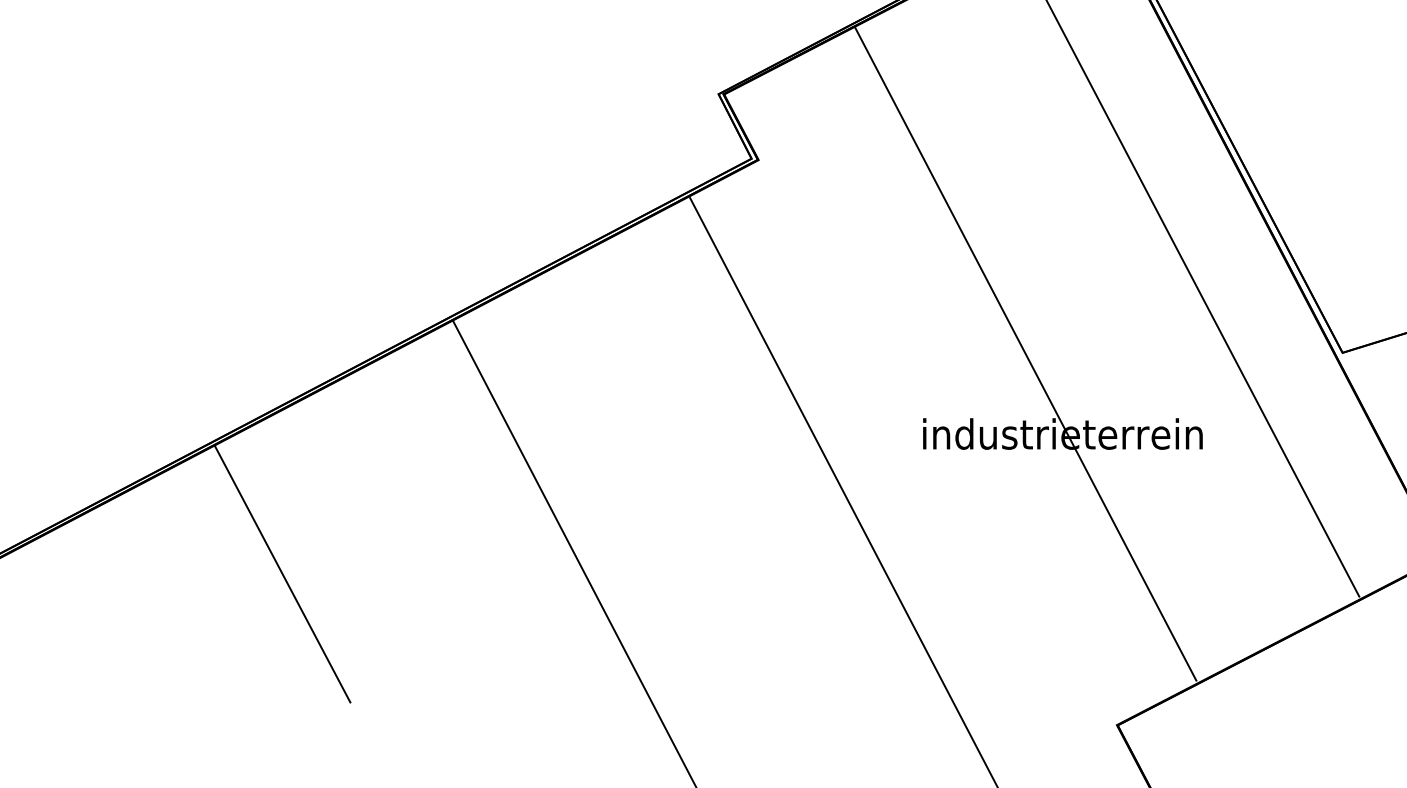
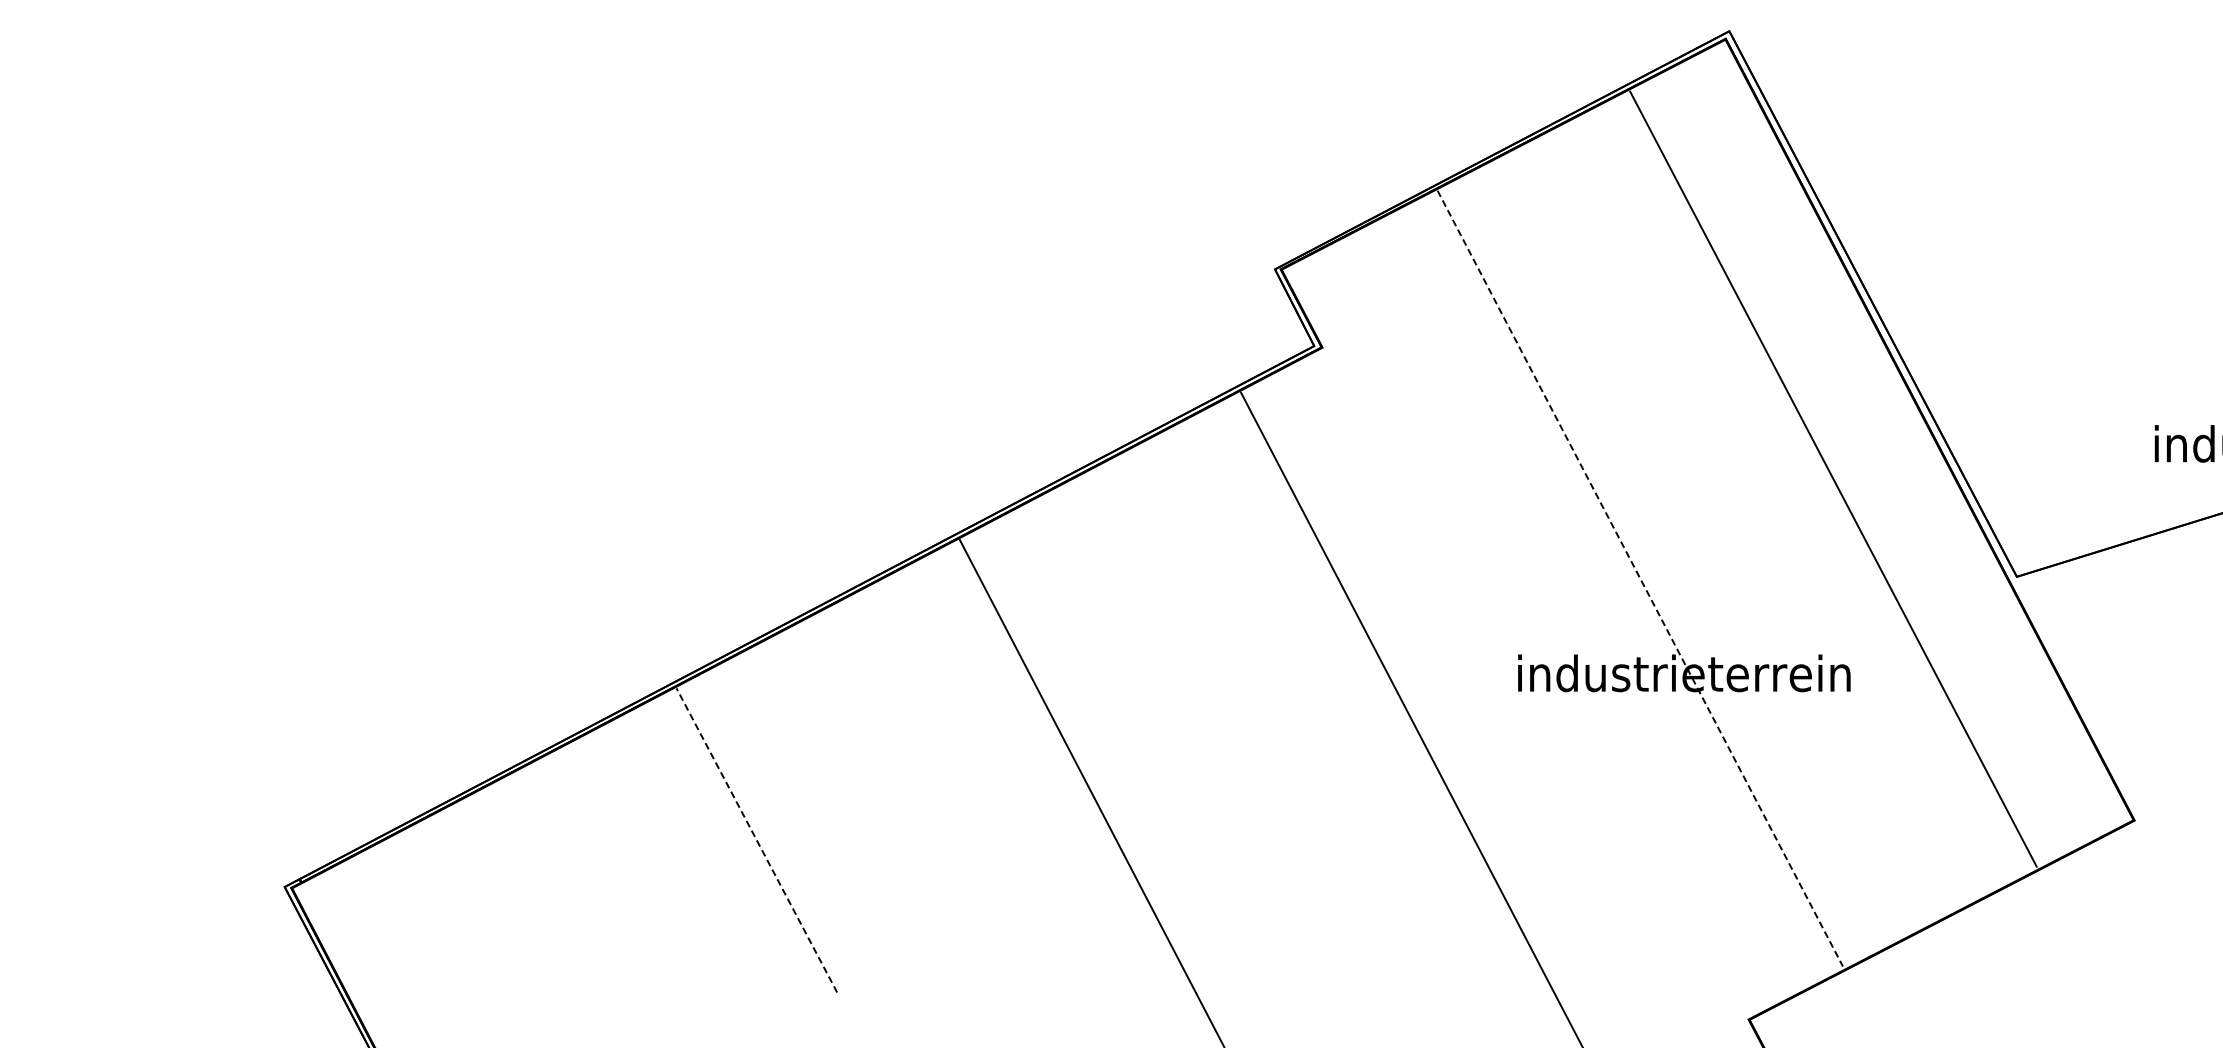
line: (1026, 354) -> (1640, 578), solid -> dashed
line: (282, 574) -> (756, 840), solid -> dashed

